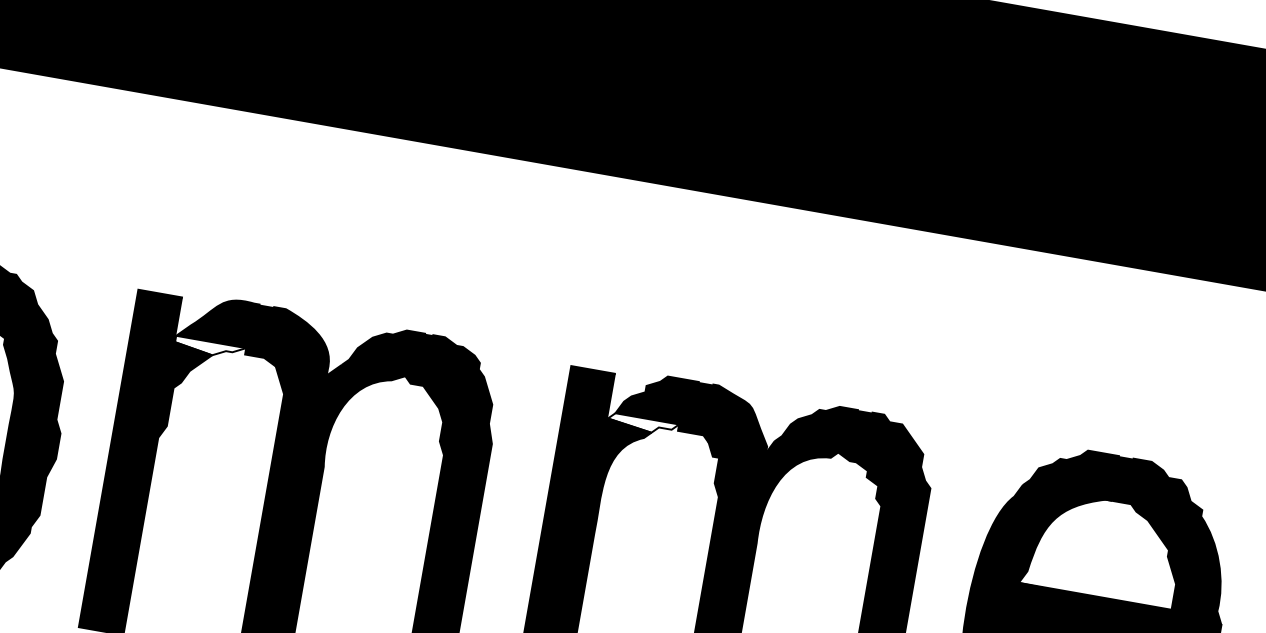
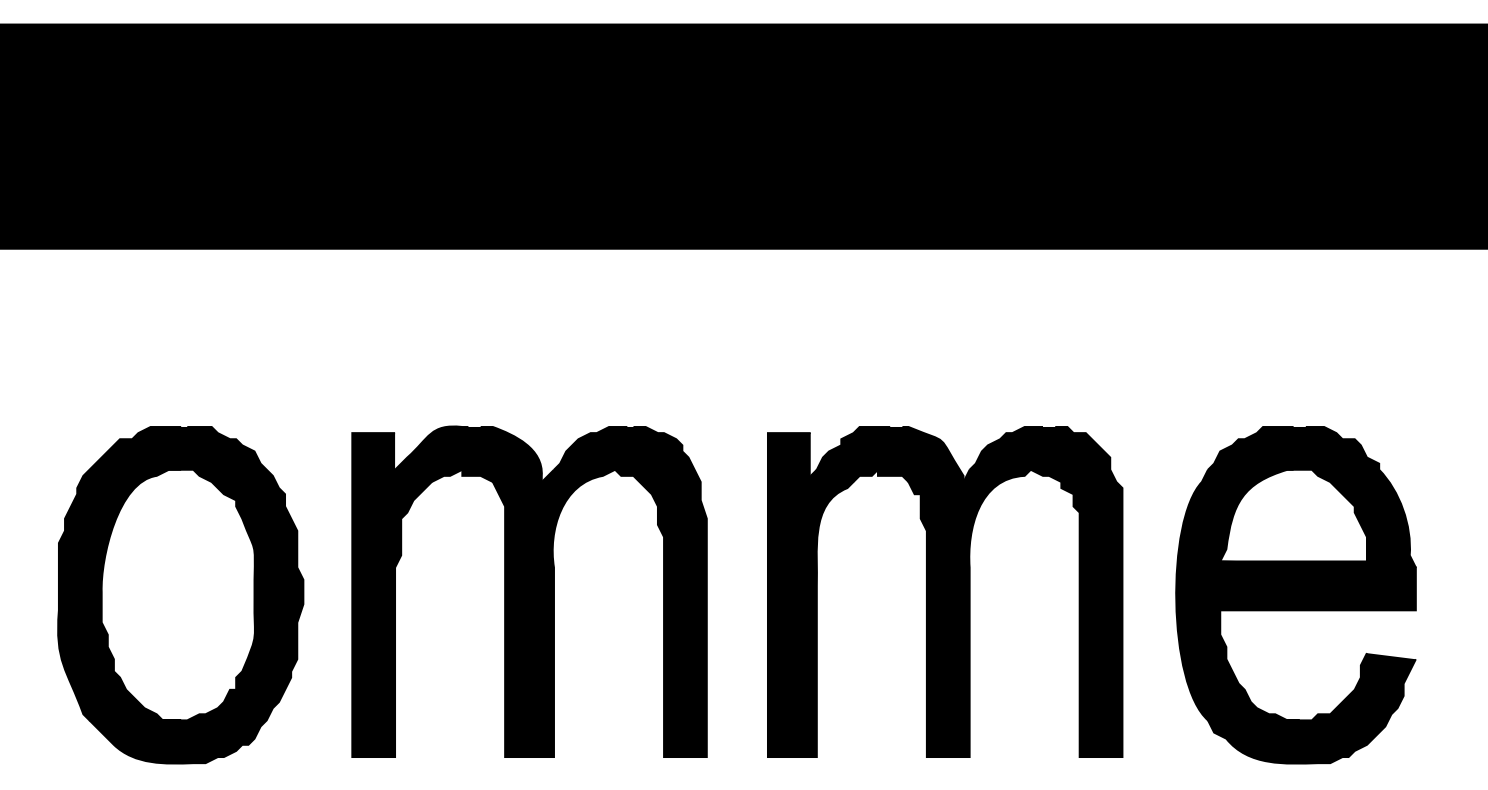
fill: (209, 347) -> (428, 475), added
fill: (642, 424) -> (843, 475), added

